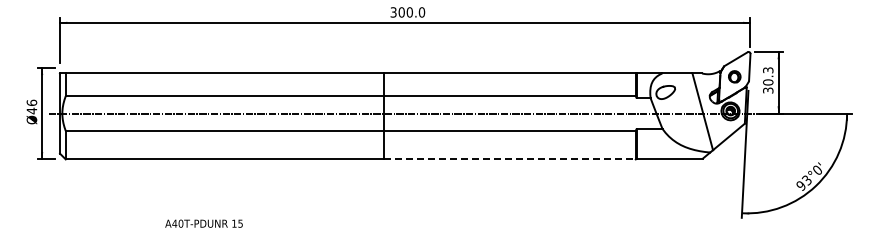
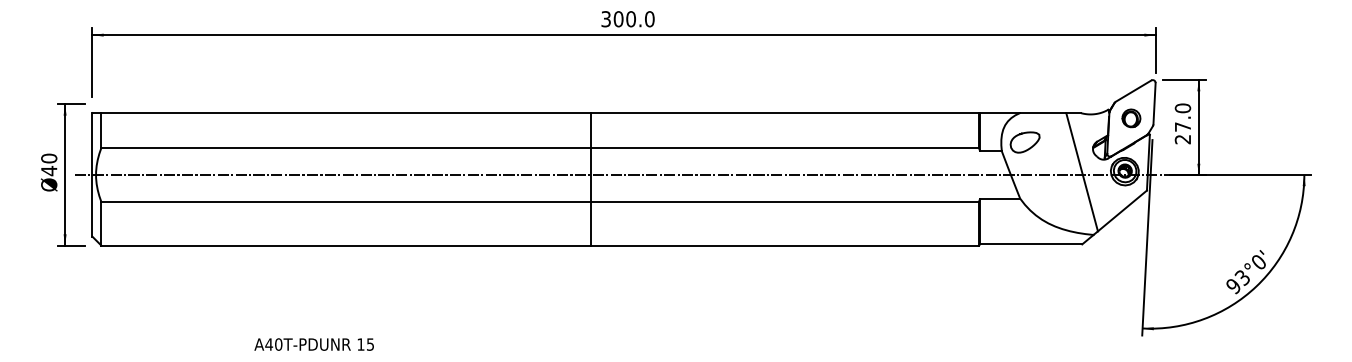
text: (768, 80) -> (1183, 124), 30.3 -> 27.0
text: (31, 102) -> (48, 157), Ø46 -> Ø40
line: (509, 159) -> (784, 245), dashed -> solid

